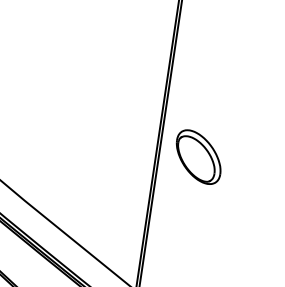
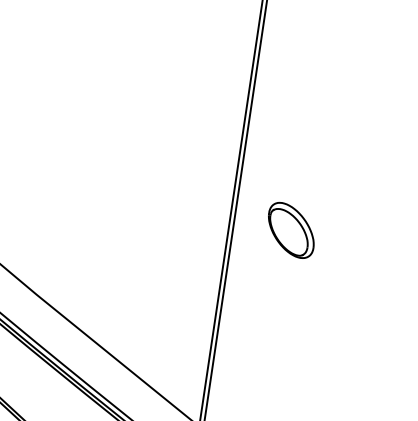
part: (198, 156) -> (291, 229), size x0.7

